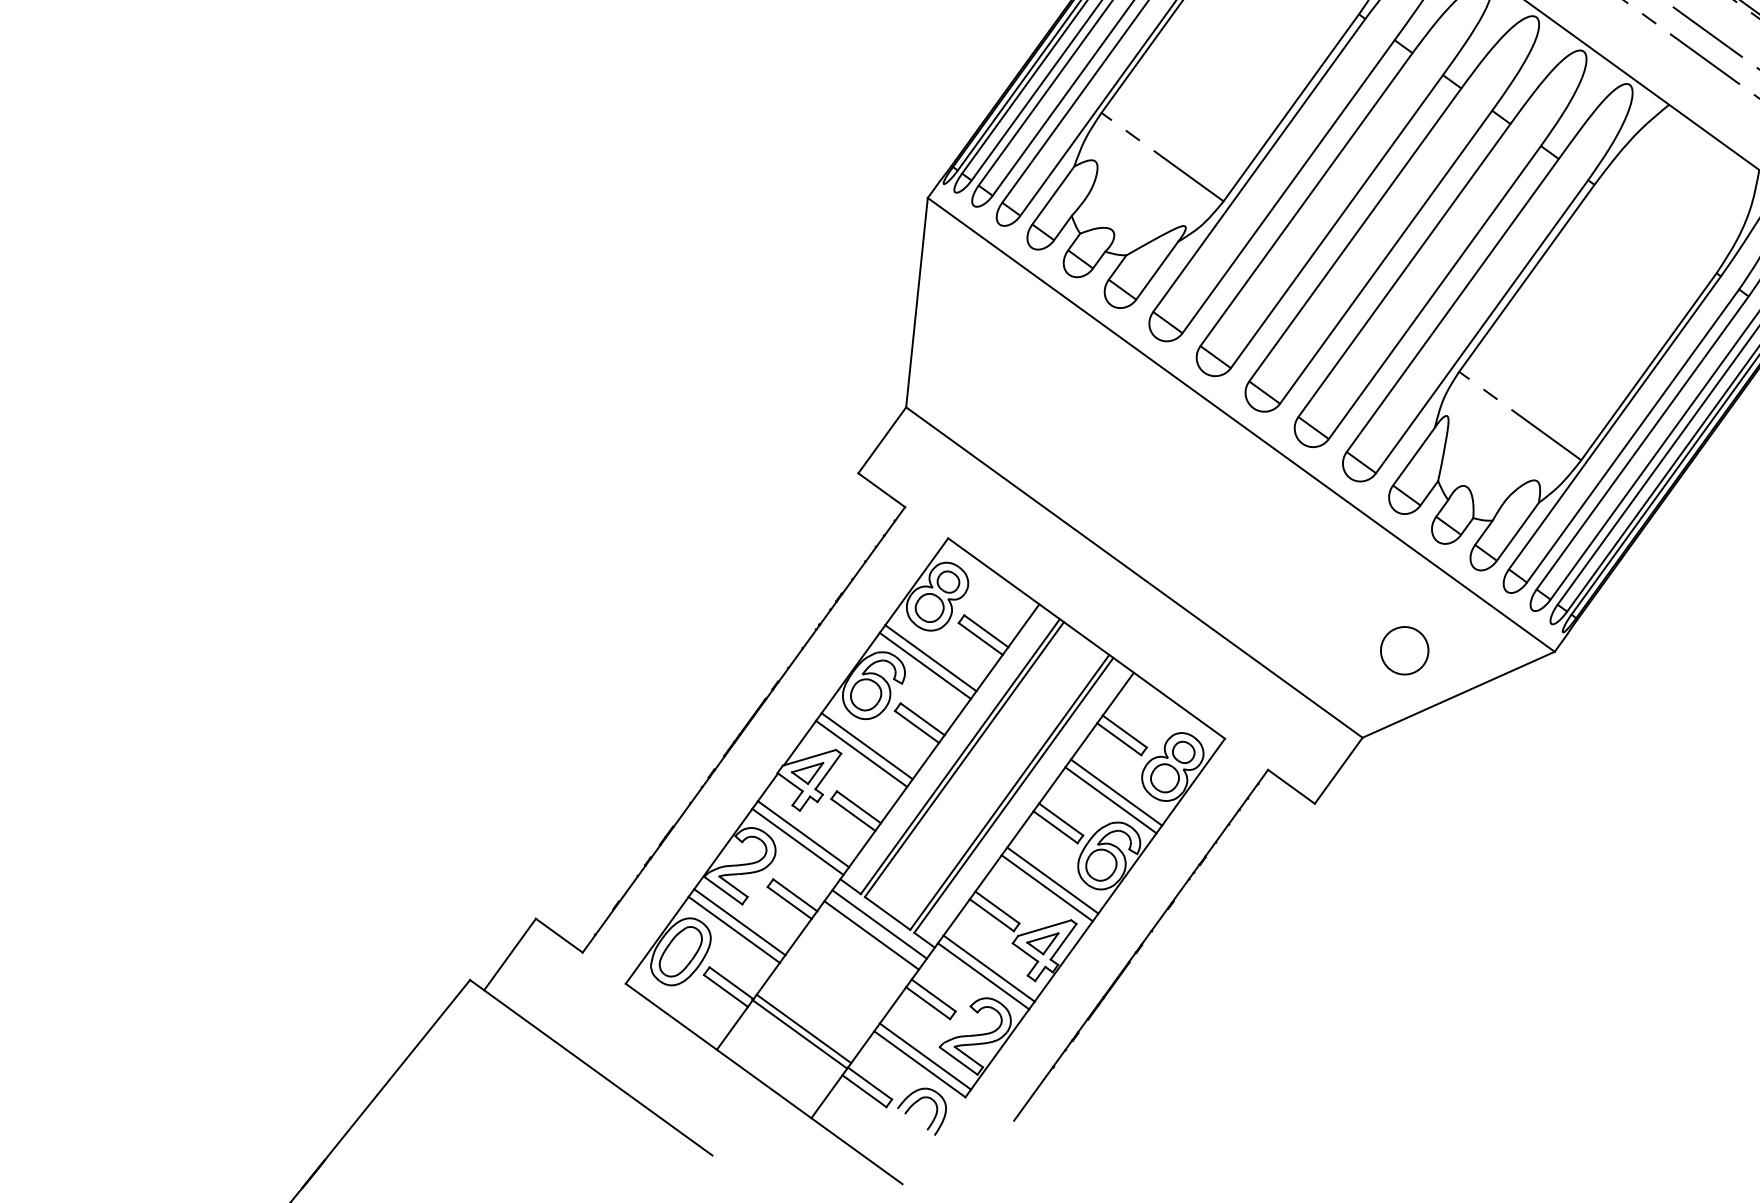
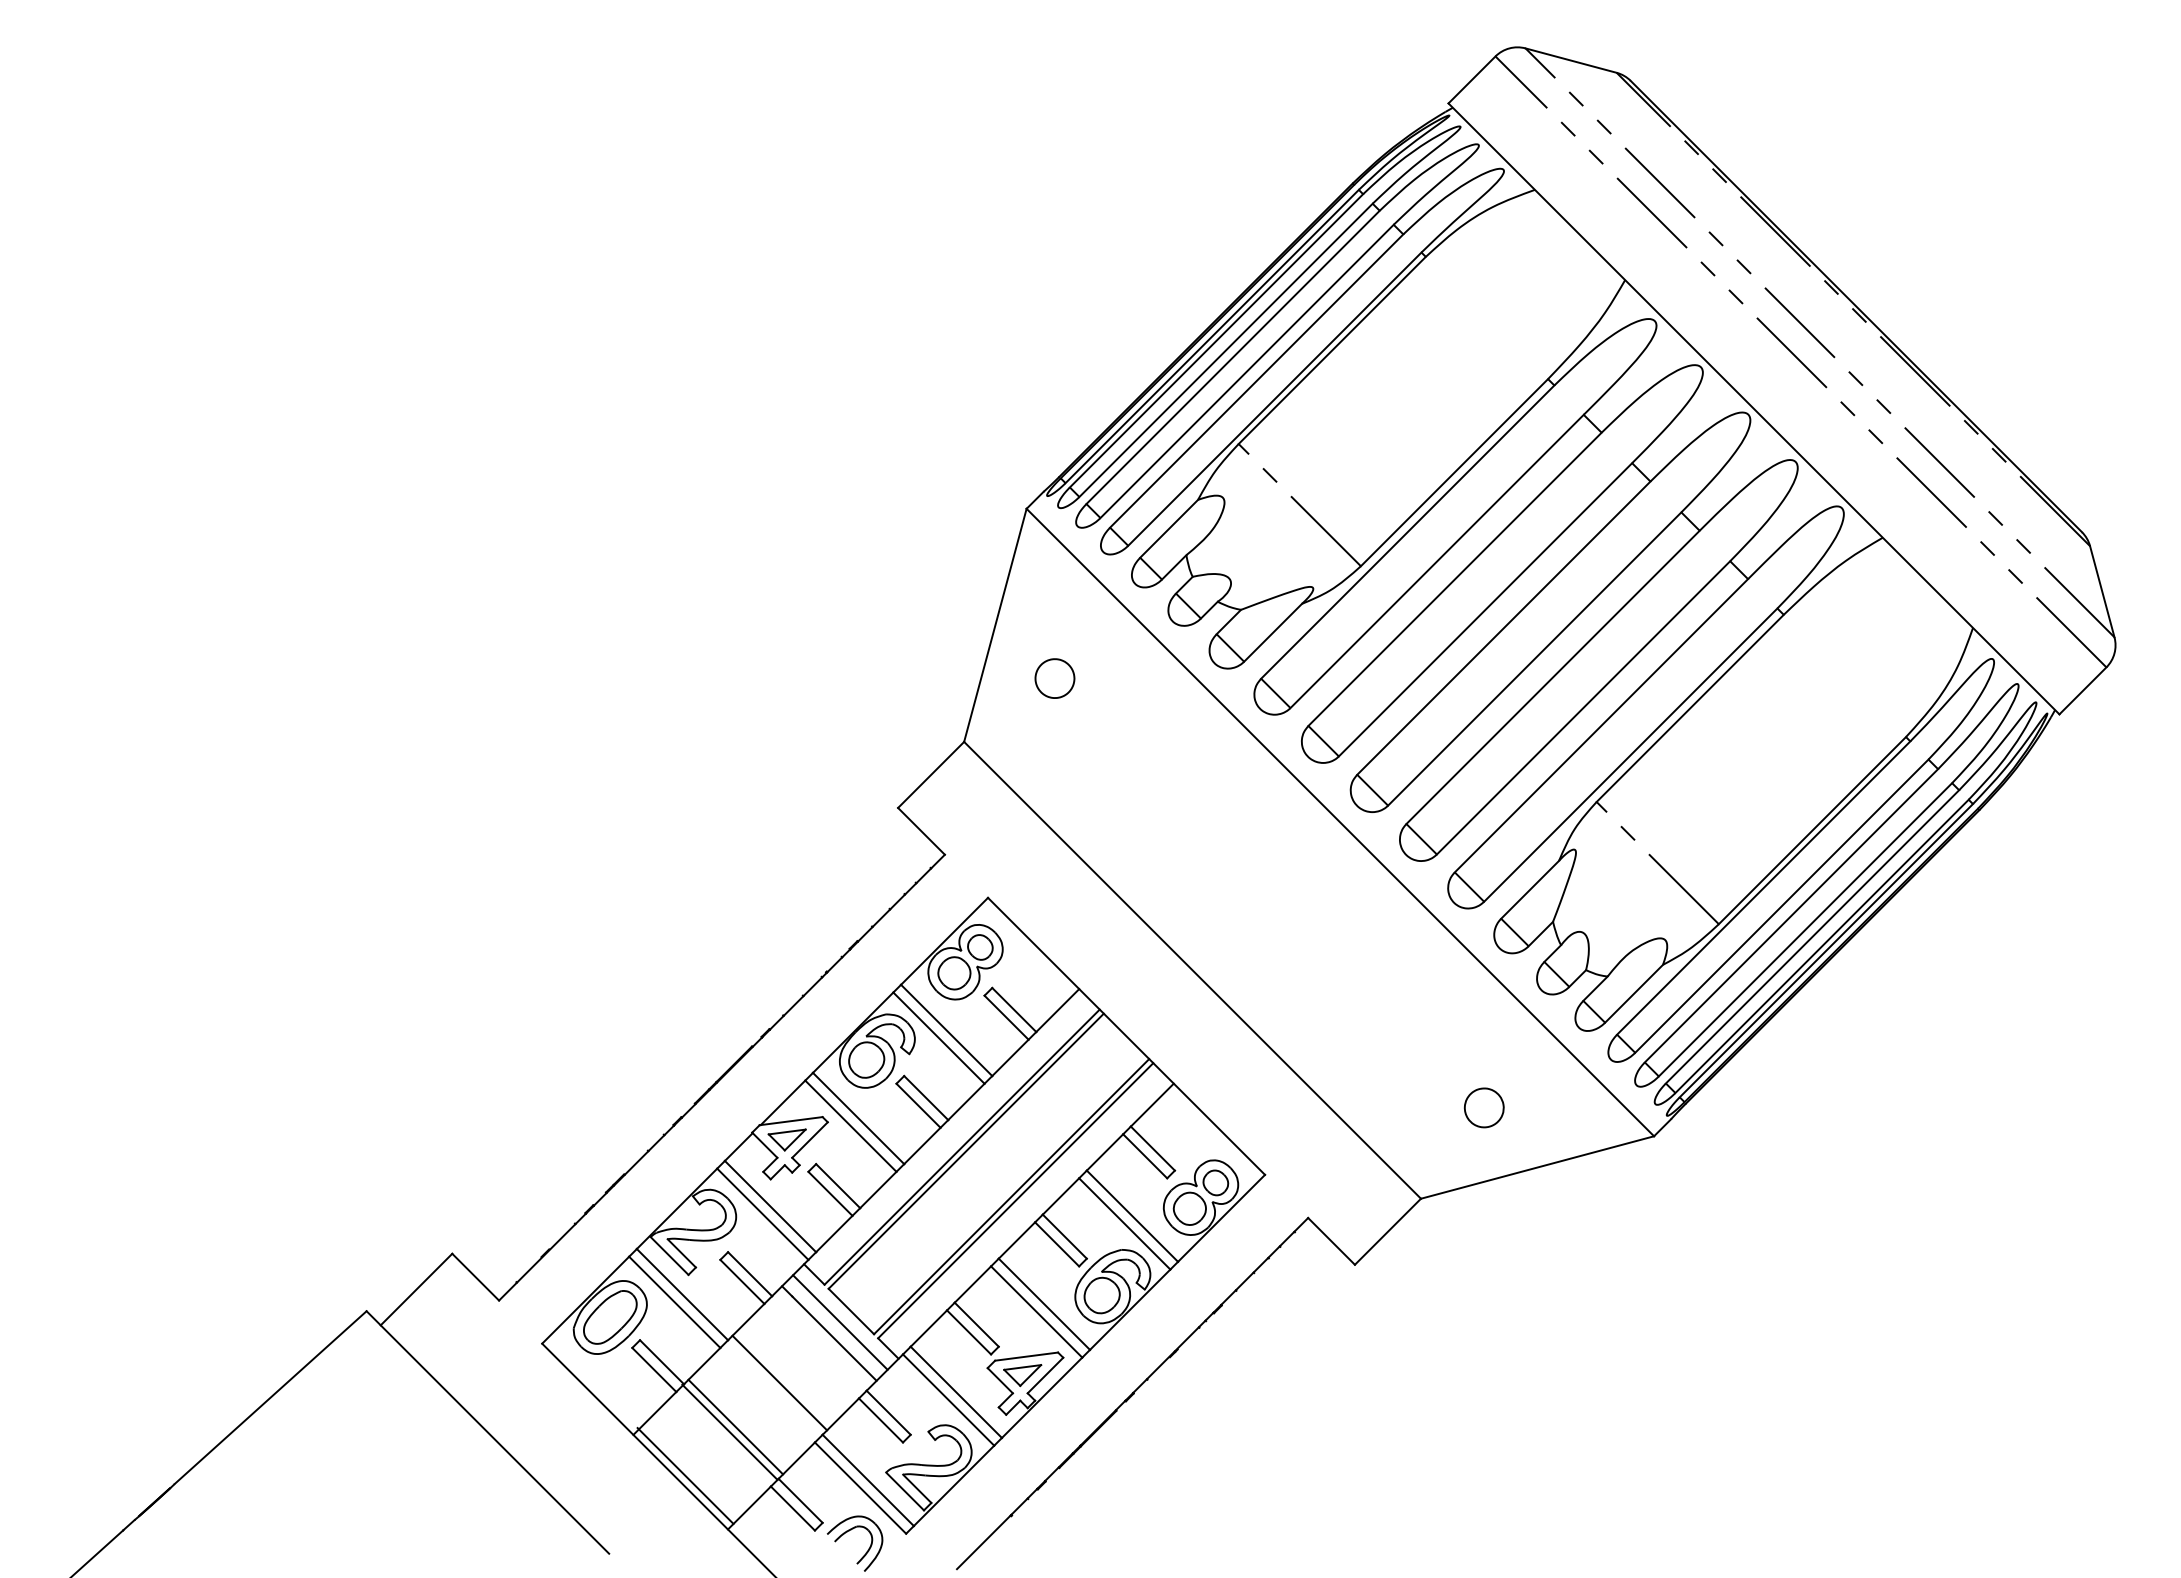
part: (975, 340) -> (1054, 678), added
part: (1403, 650) -> (1483, 1107), size x0.71
line: (835, 984) -> (779, 1382), added
line: (767, 1077) -> (685, 1475), added

